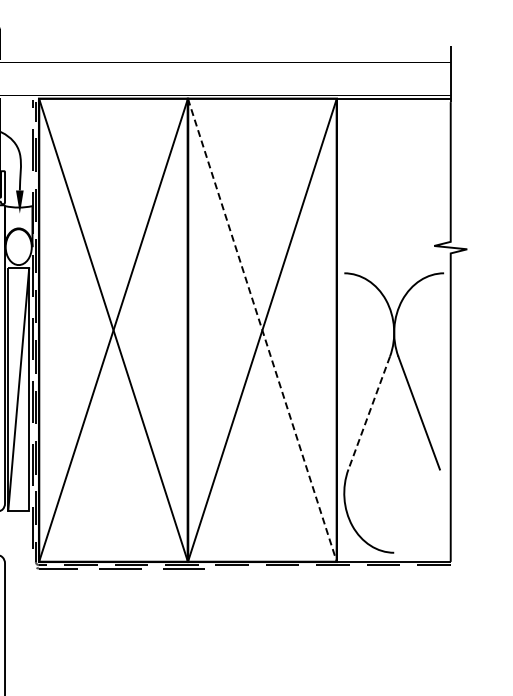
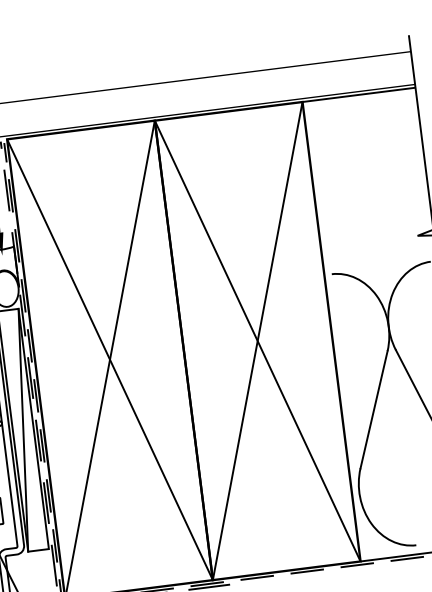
line: (262, 330) -> (257, 341), dashed -> solid
line: (369, 413) -> (374, 410), dashed -> solid

